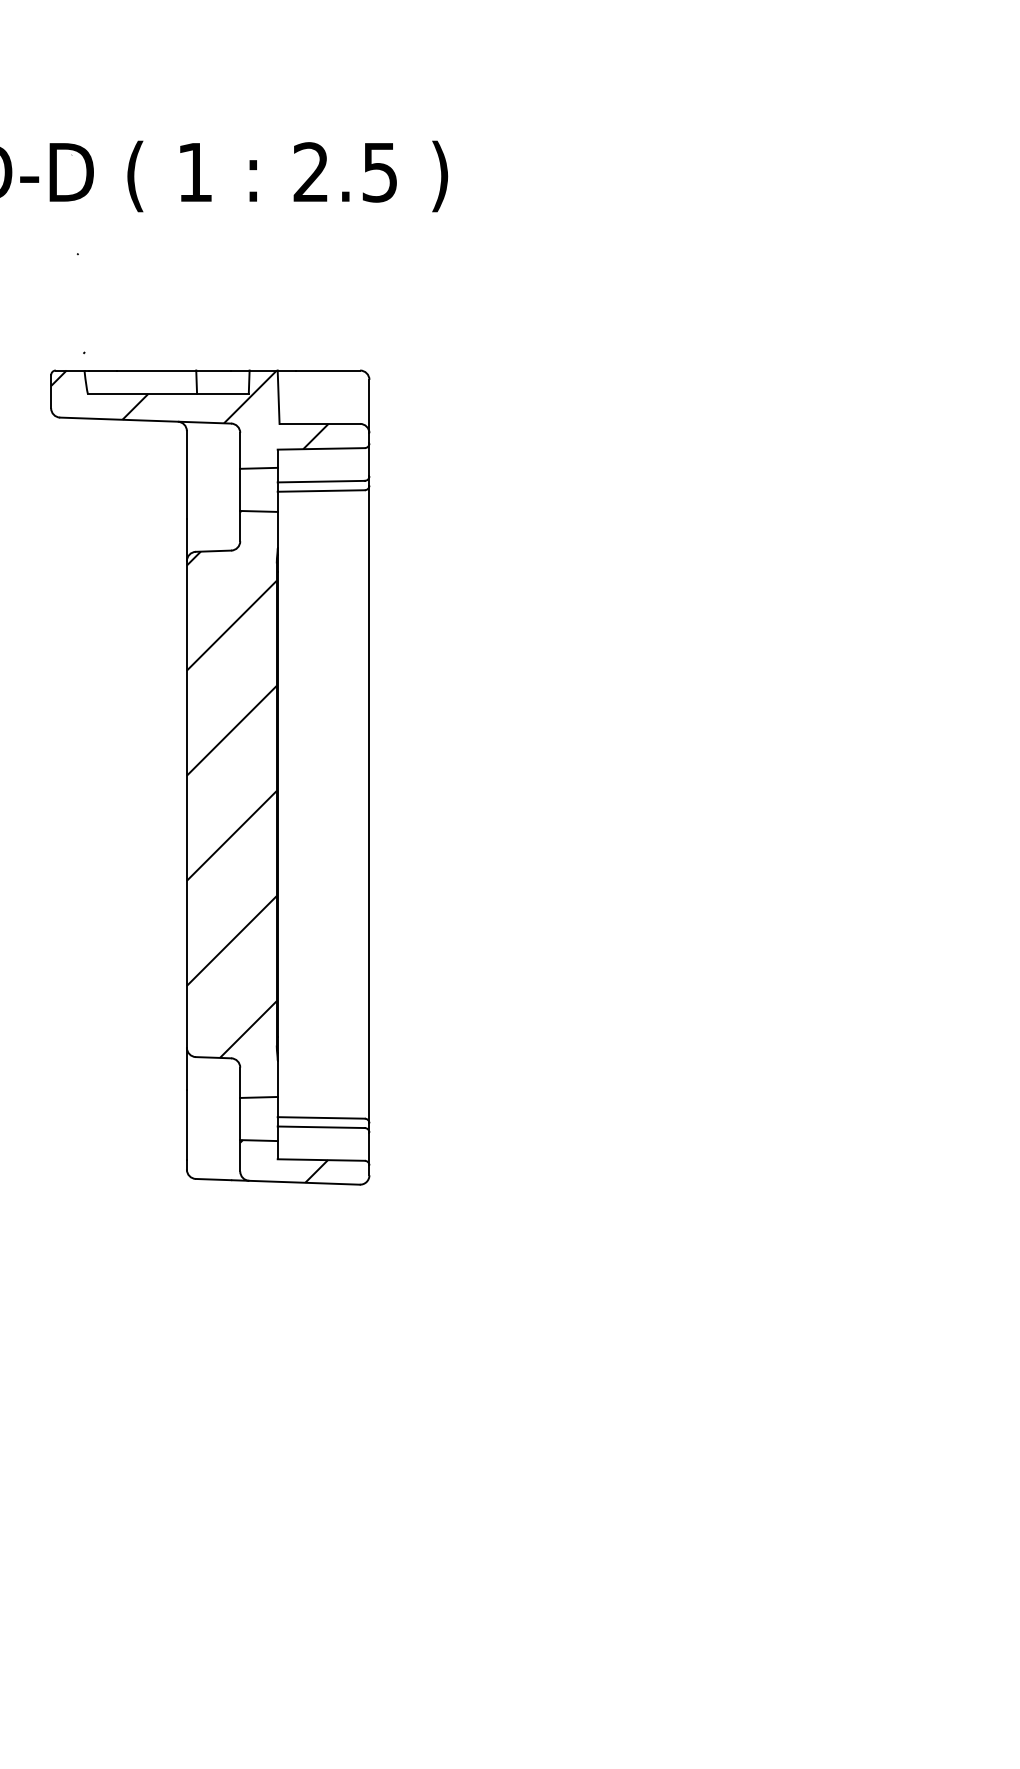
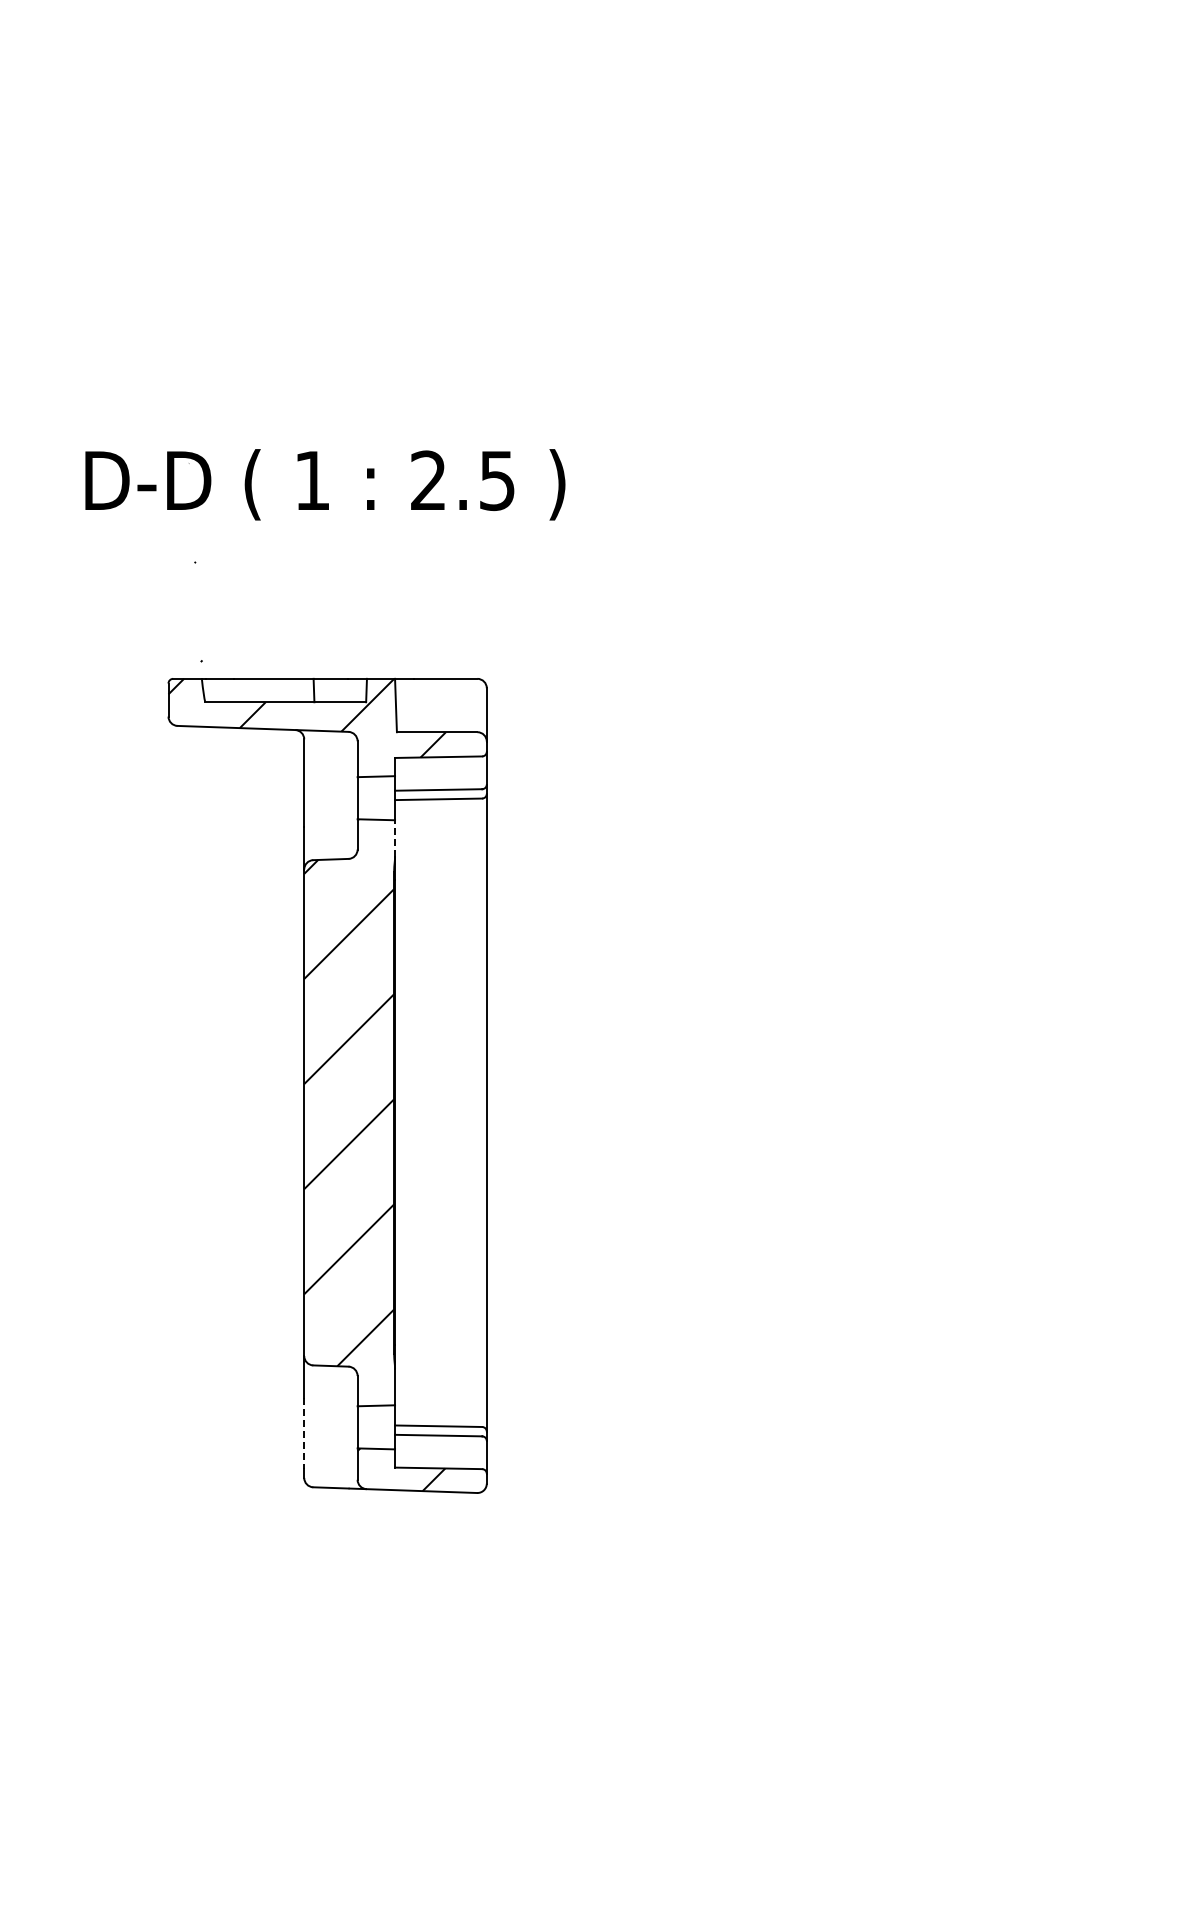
line: (278, 529) -> (395, 837), solid -> dashed
line: (187, 1125) -> (304, 1433), solid -> dashed

